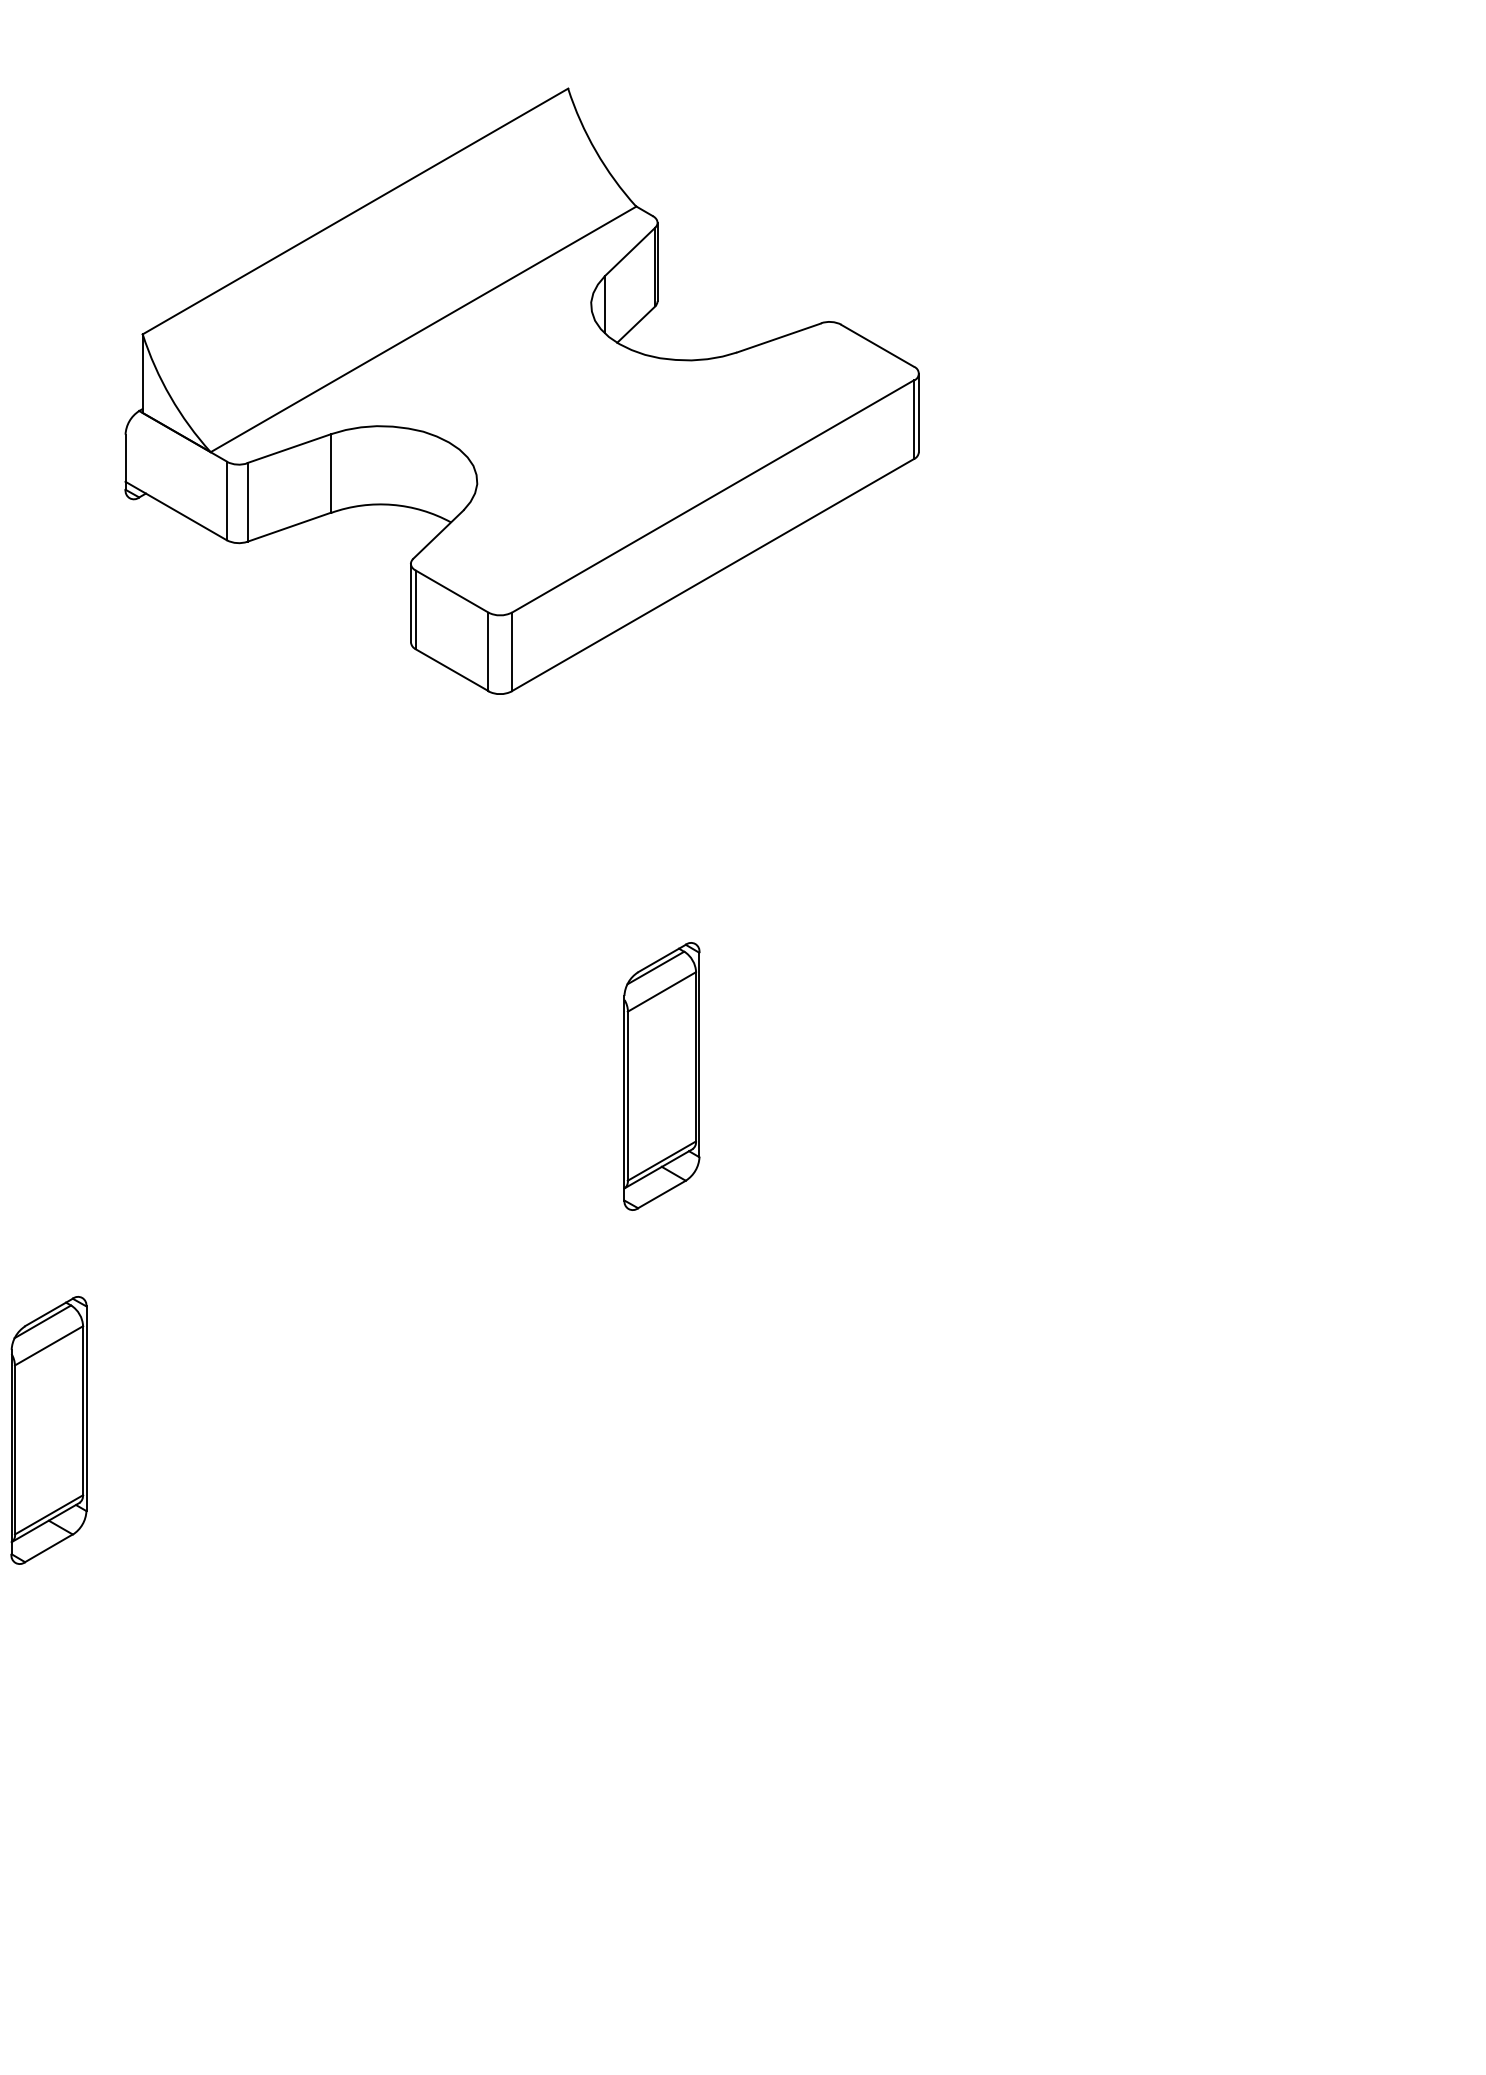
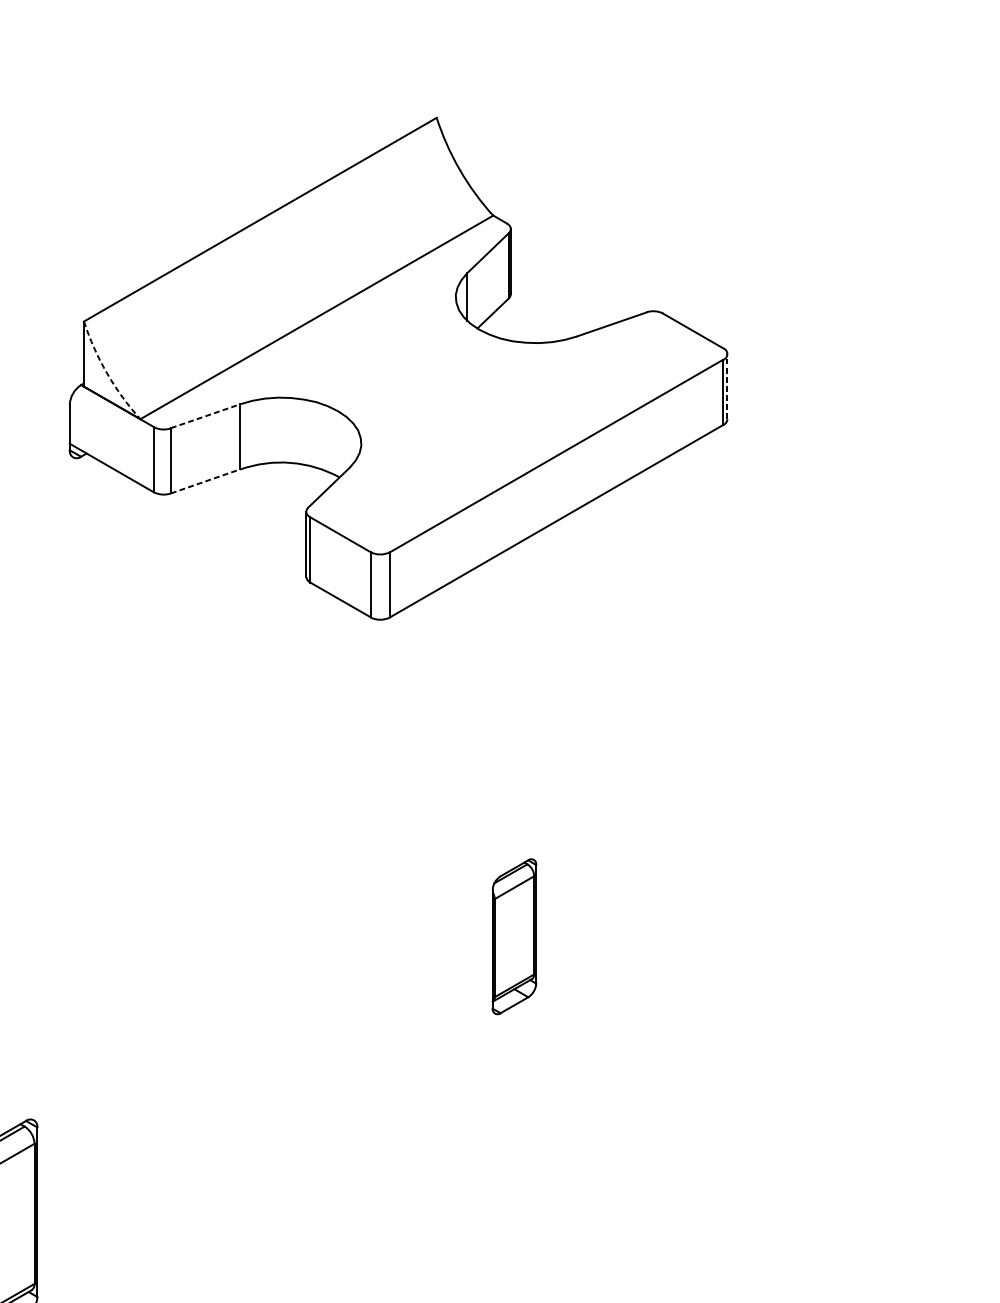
arc: (170, 396) -> (107, 373), solid -> dashed
line: (918, 412) -> (727, 386), solid -> dashed
line: (289, 448) -> (205, 416), solid -> dashed
line: (289, 527) -> (205, 481), solid -> dashed
part: (661, 1076) -> (514, 936), size x0.7

